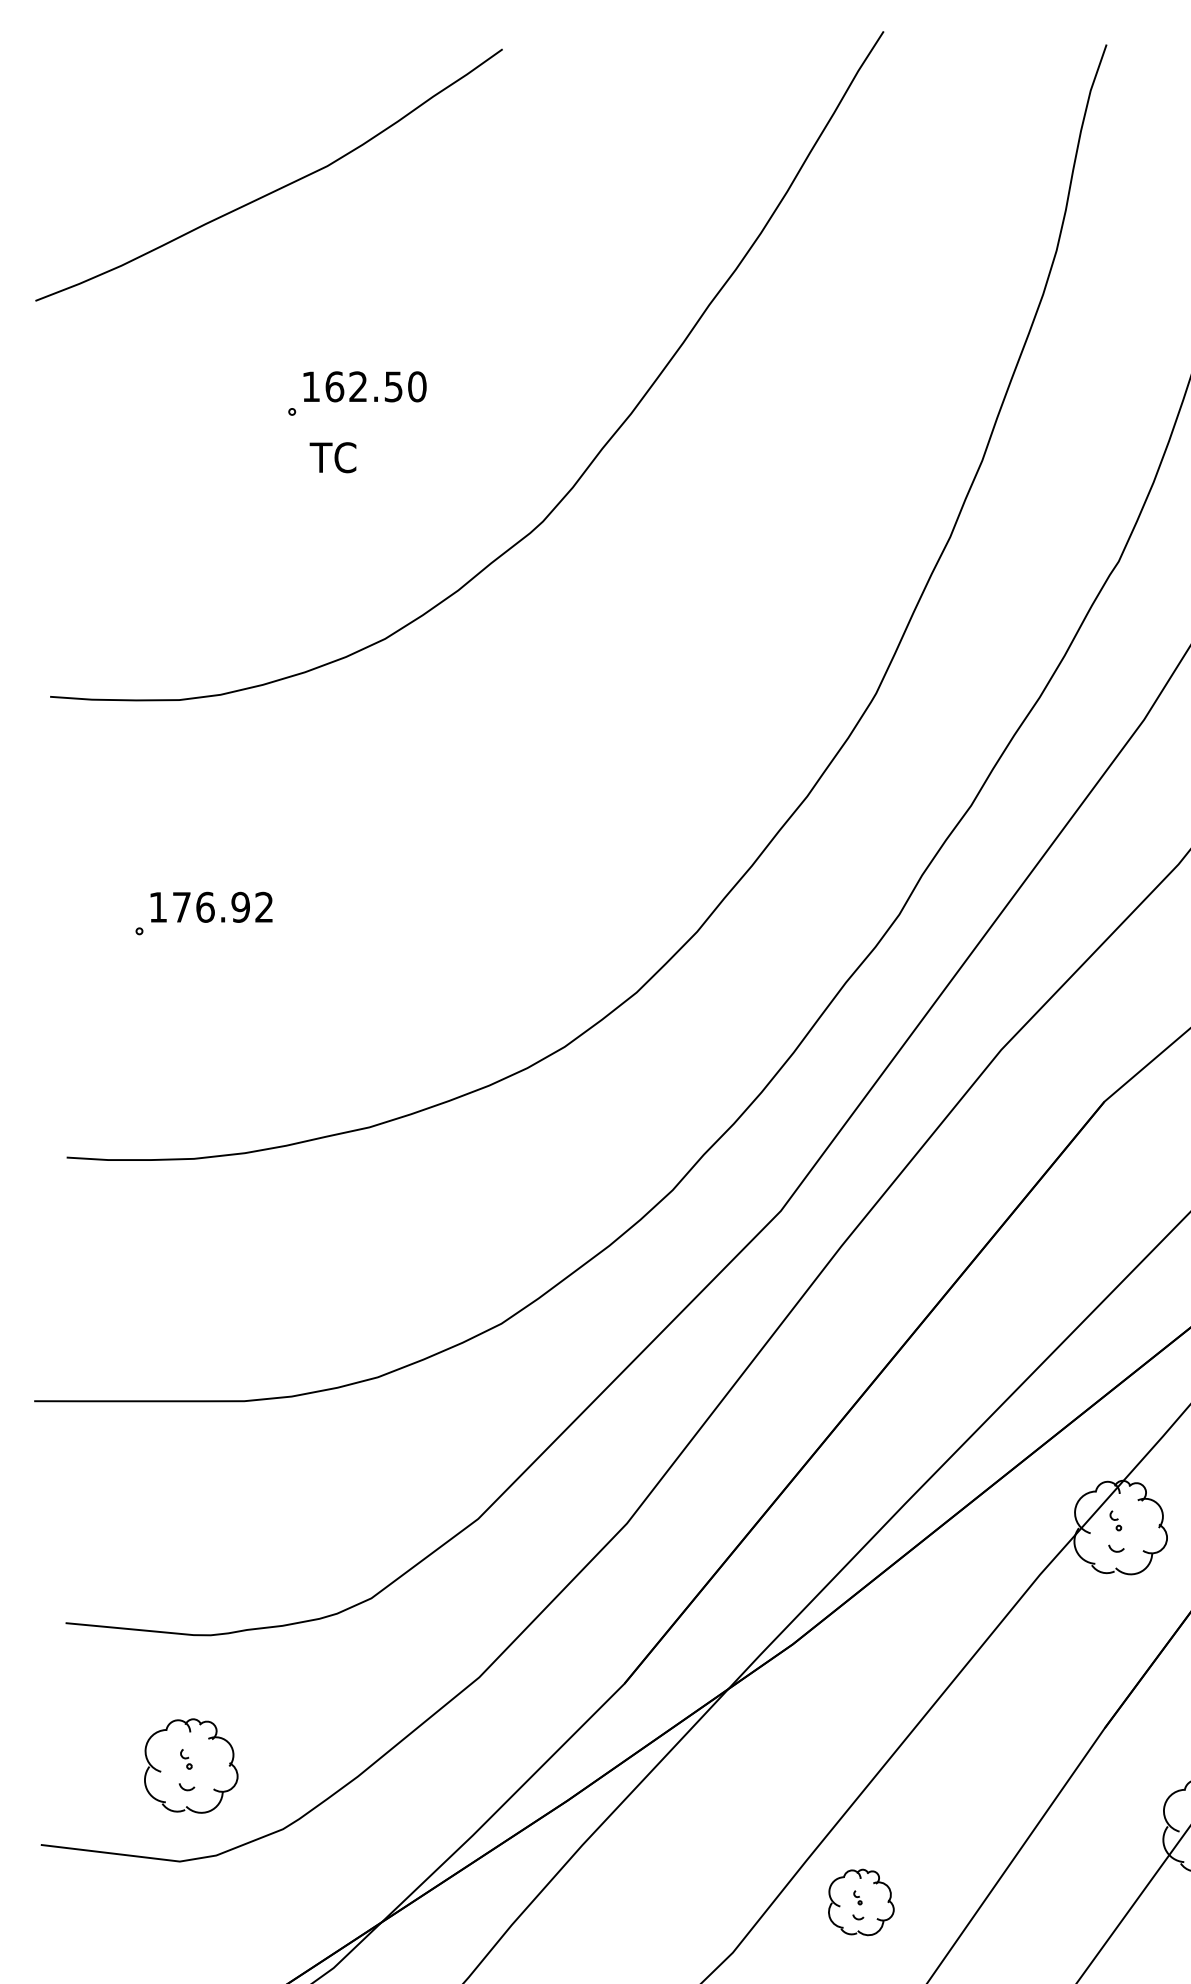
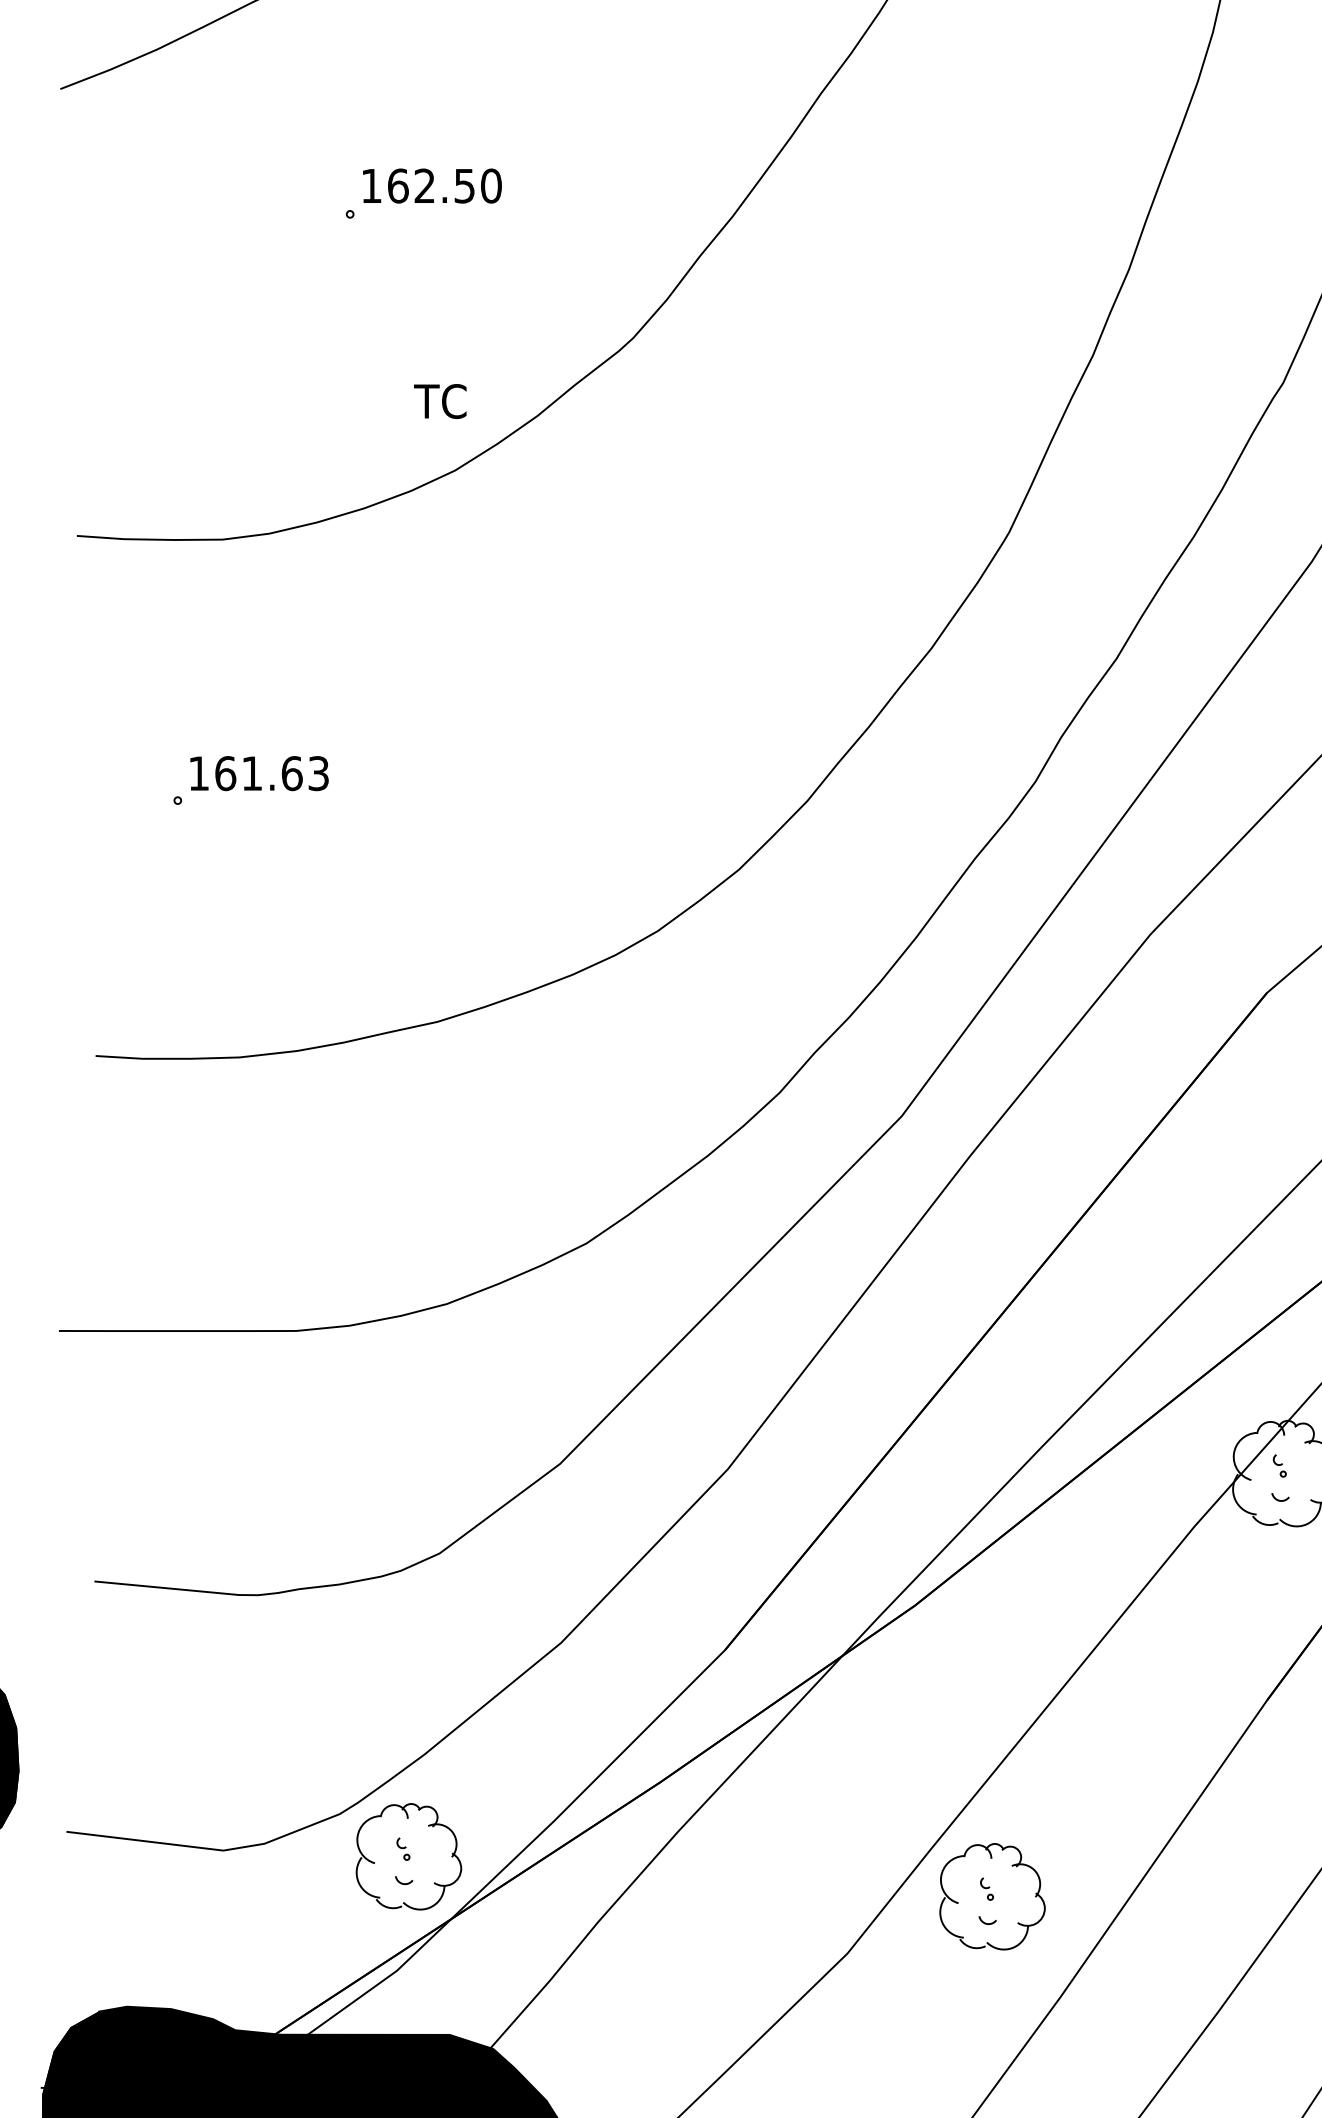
text: (332, 457) -> (439, 401), moved
text: (222, 906) -> (271, 772), 176.92 -> 161.63
part: (191, 1765) -> (409, 1856), moved
part: (861, 1902) -> (992, 1896), size x1.43

